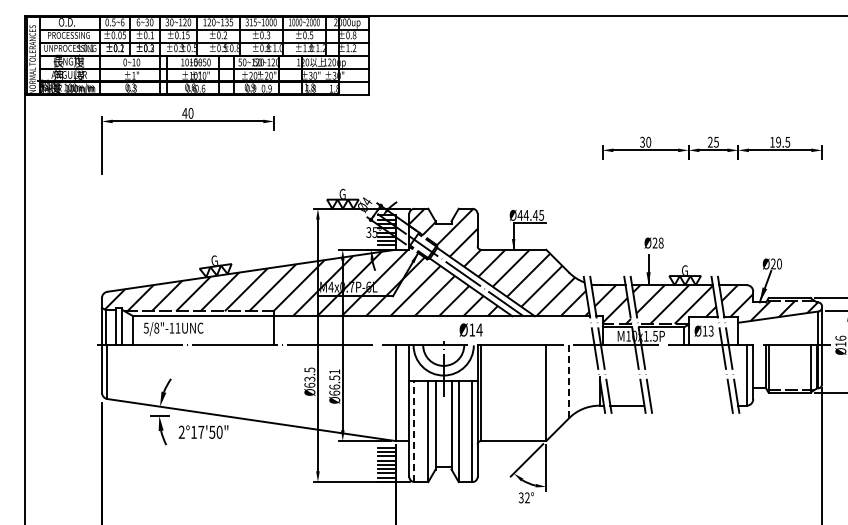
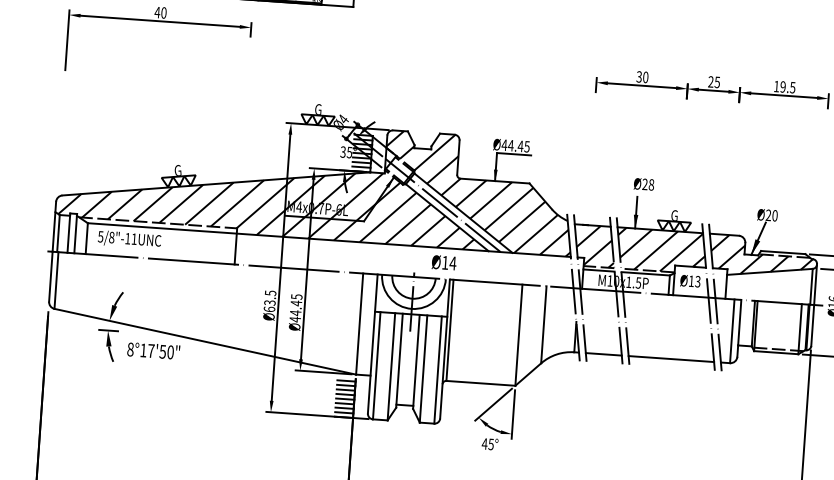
line: (569, 381) -> (544, 324), dashed -> solid
text: (334, 382) -> (295, 308), Ø66.51 -> Ø44.45
line: (690, 405) -> (670, 358), added
text: (181, 431) -> (130, 348), 2°17'50" -> 8°17'50"
line: (414, 431) -> (376, 365), dashed -> solid
text: (523, 497) -> (487, 443), 32° -> 45°

